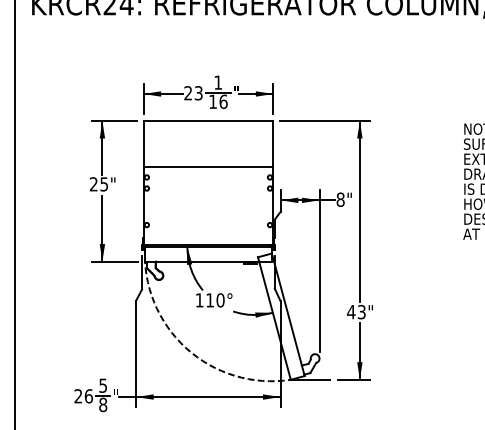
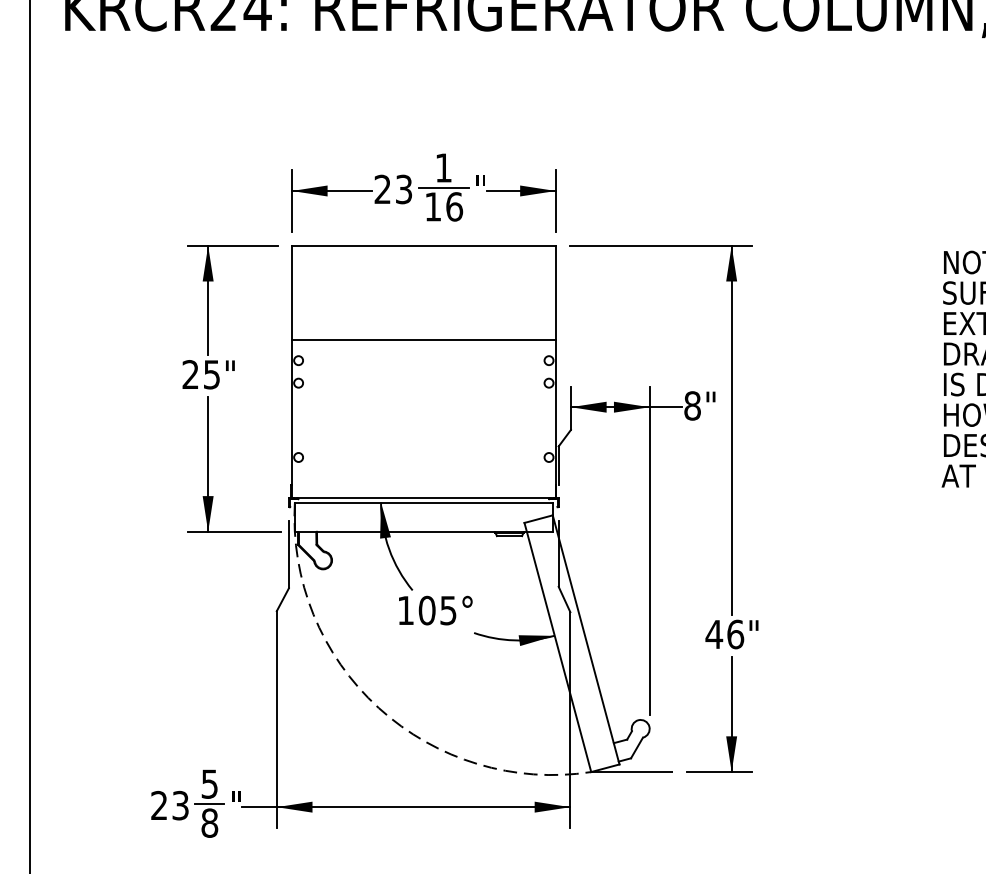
text: (215, 300) -> (438, 610), 110° -> 105°
text: (361, 311) -> (734, 633), 43" -> 46"
text: (88, 396) -> (179, 806), 26 -> 23

